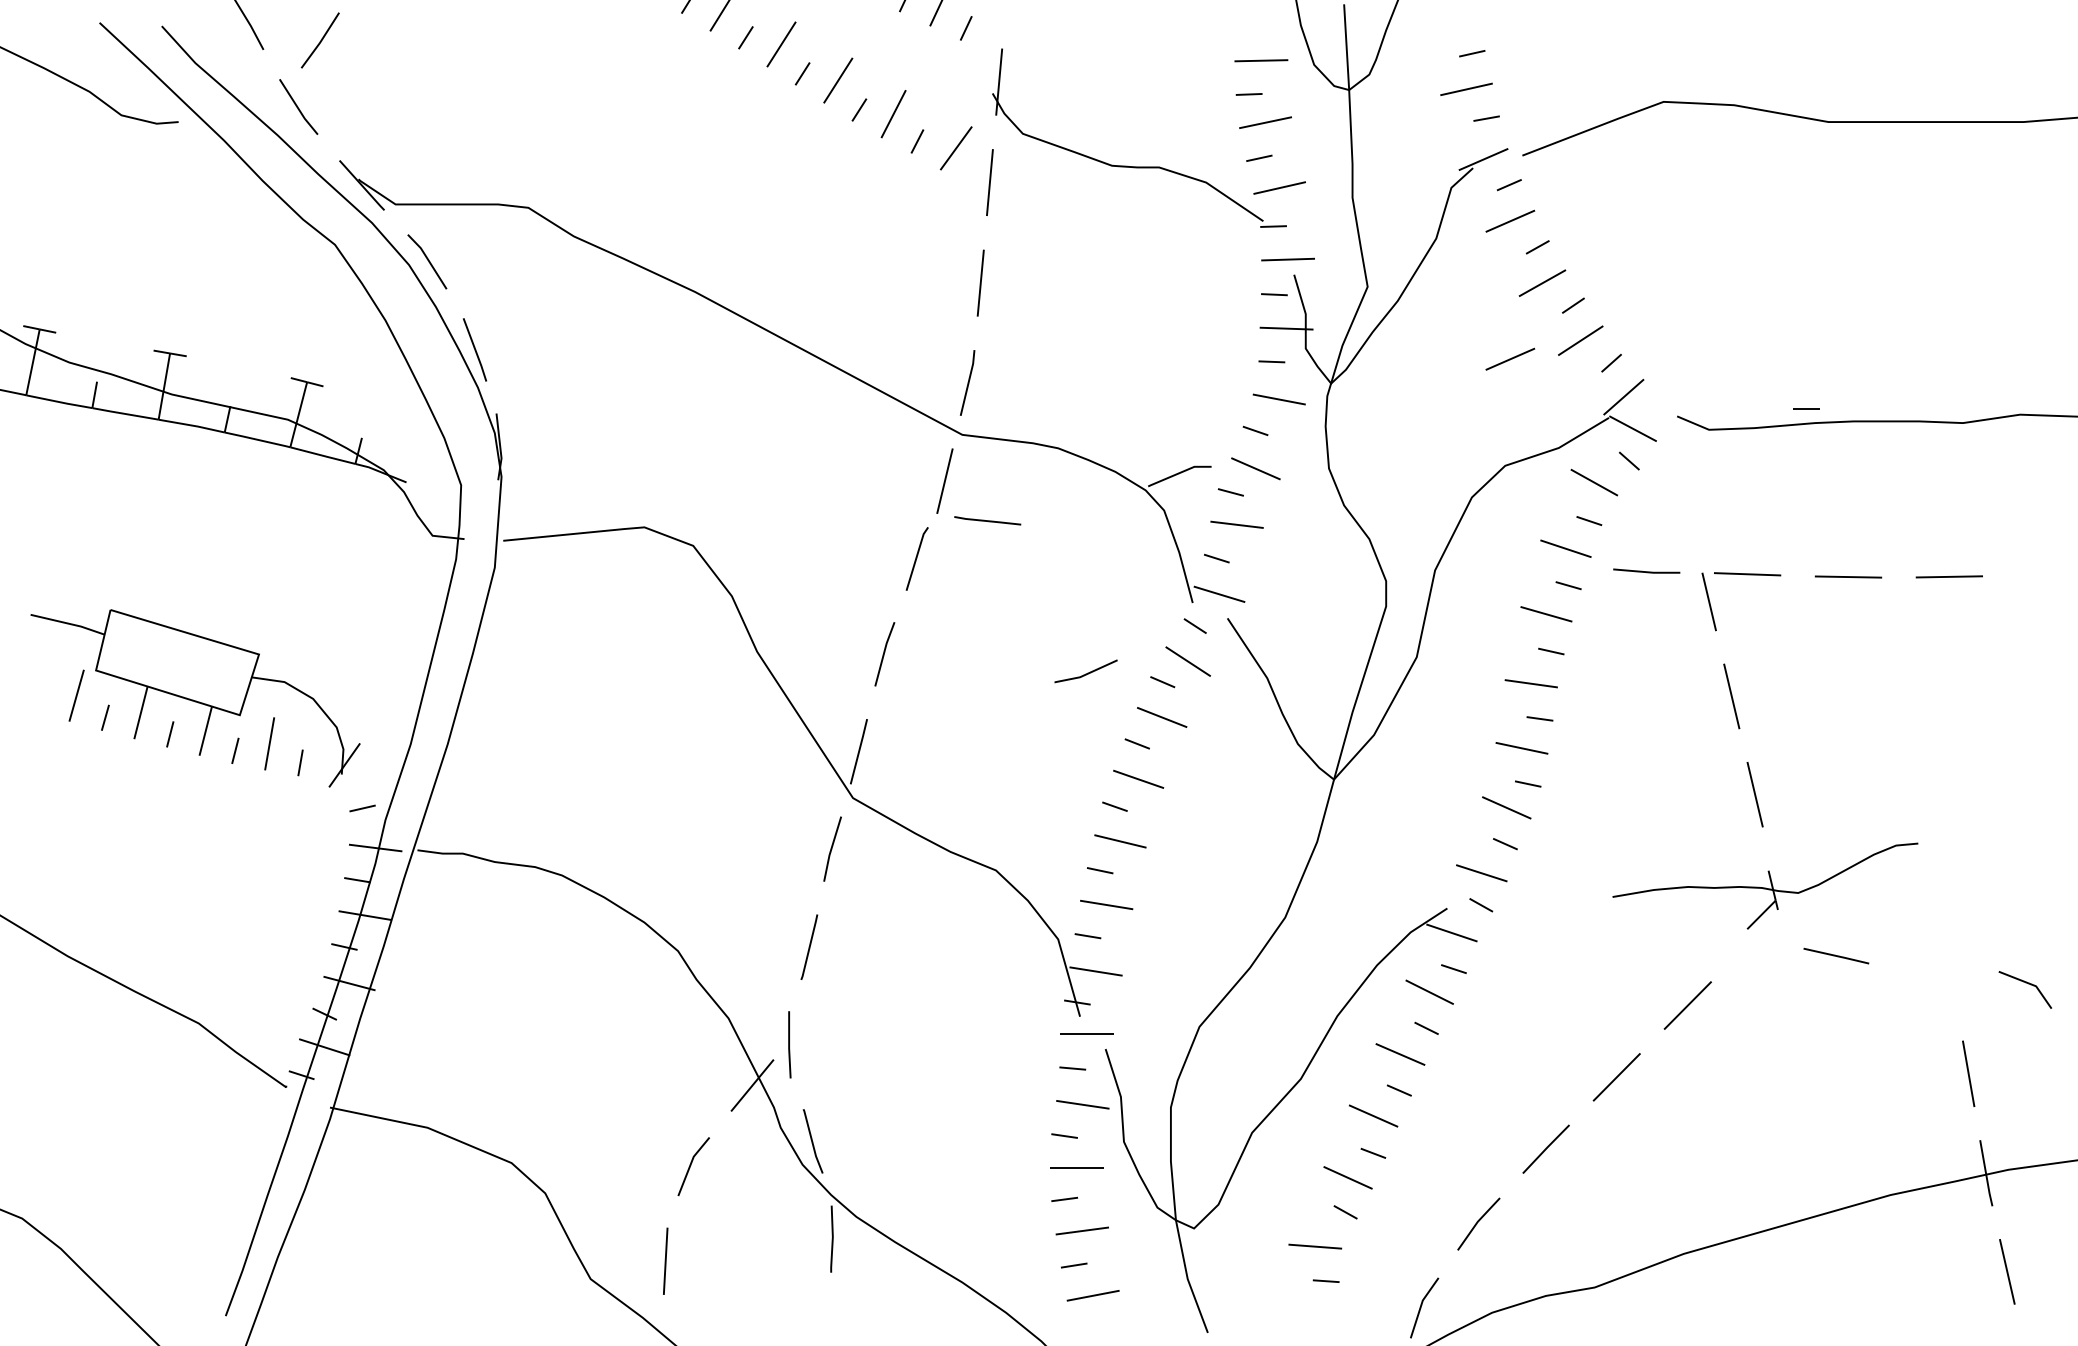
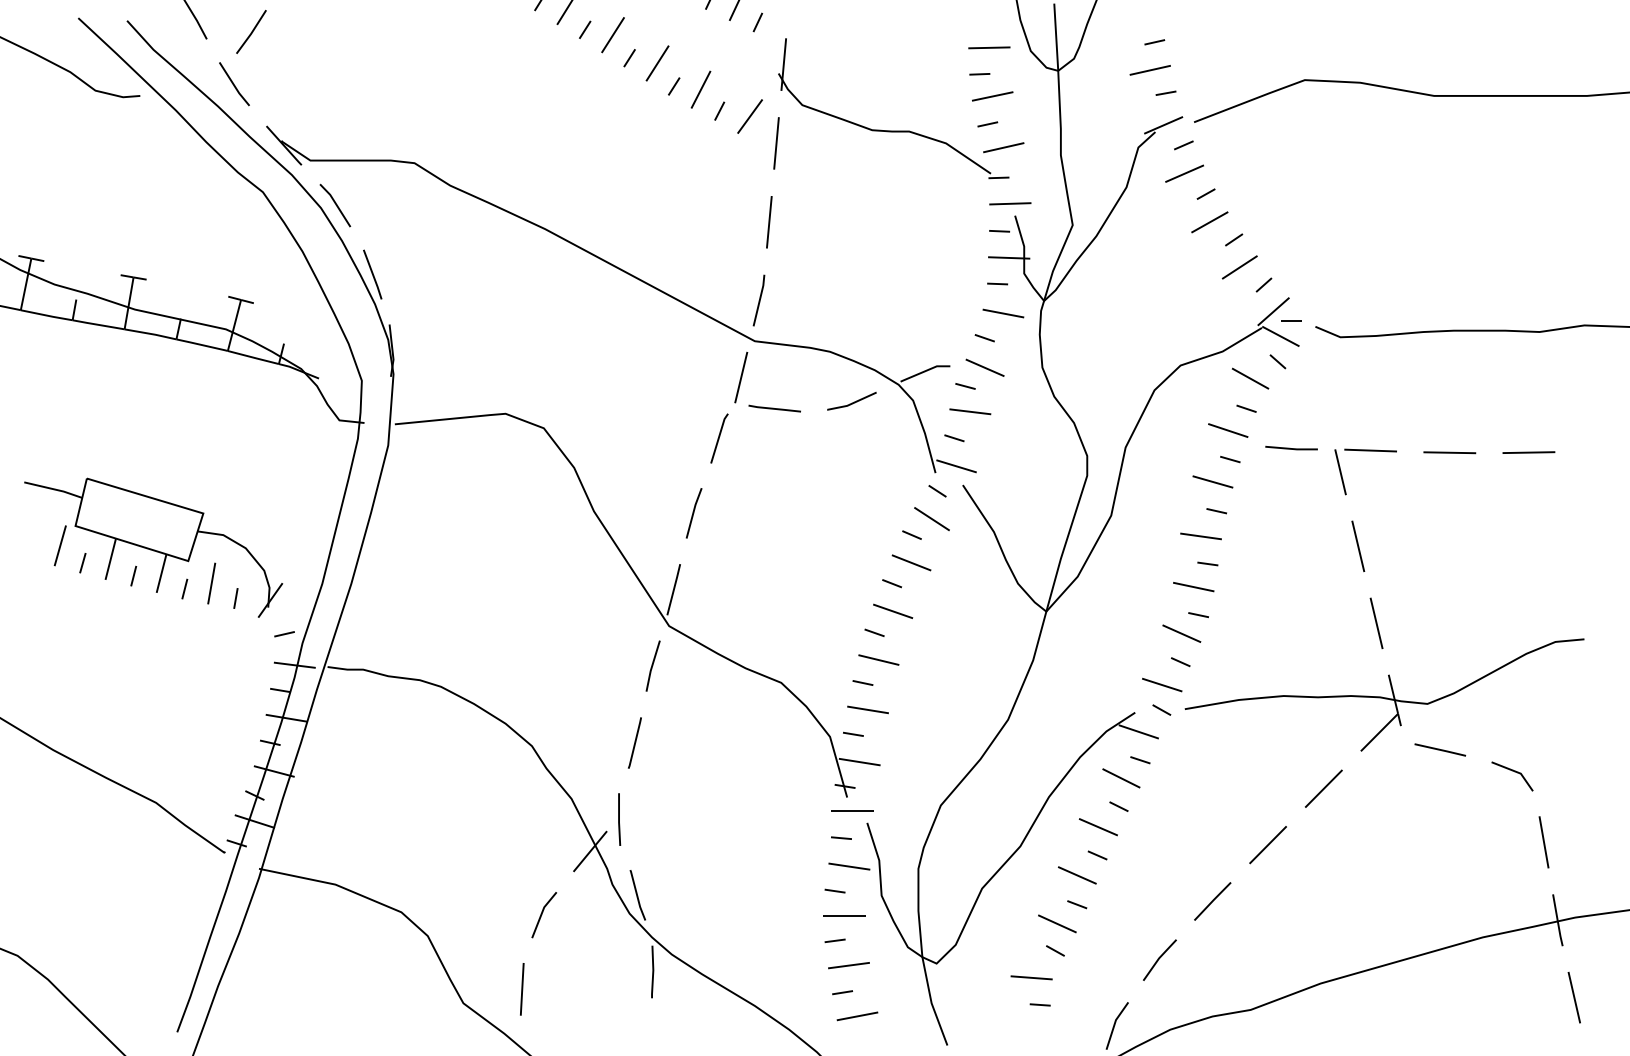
line: (1510, 358) -> (1184, 281), removed
line: (1806, 408) -> (1291, 320), moved
line: (1085, 673) -> (851, 402), moved
part: (1765, 886) -> (1384, 695), size x1.67
line: (2025, 983) -> (1512, 771), moved

